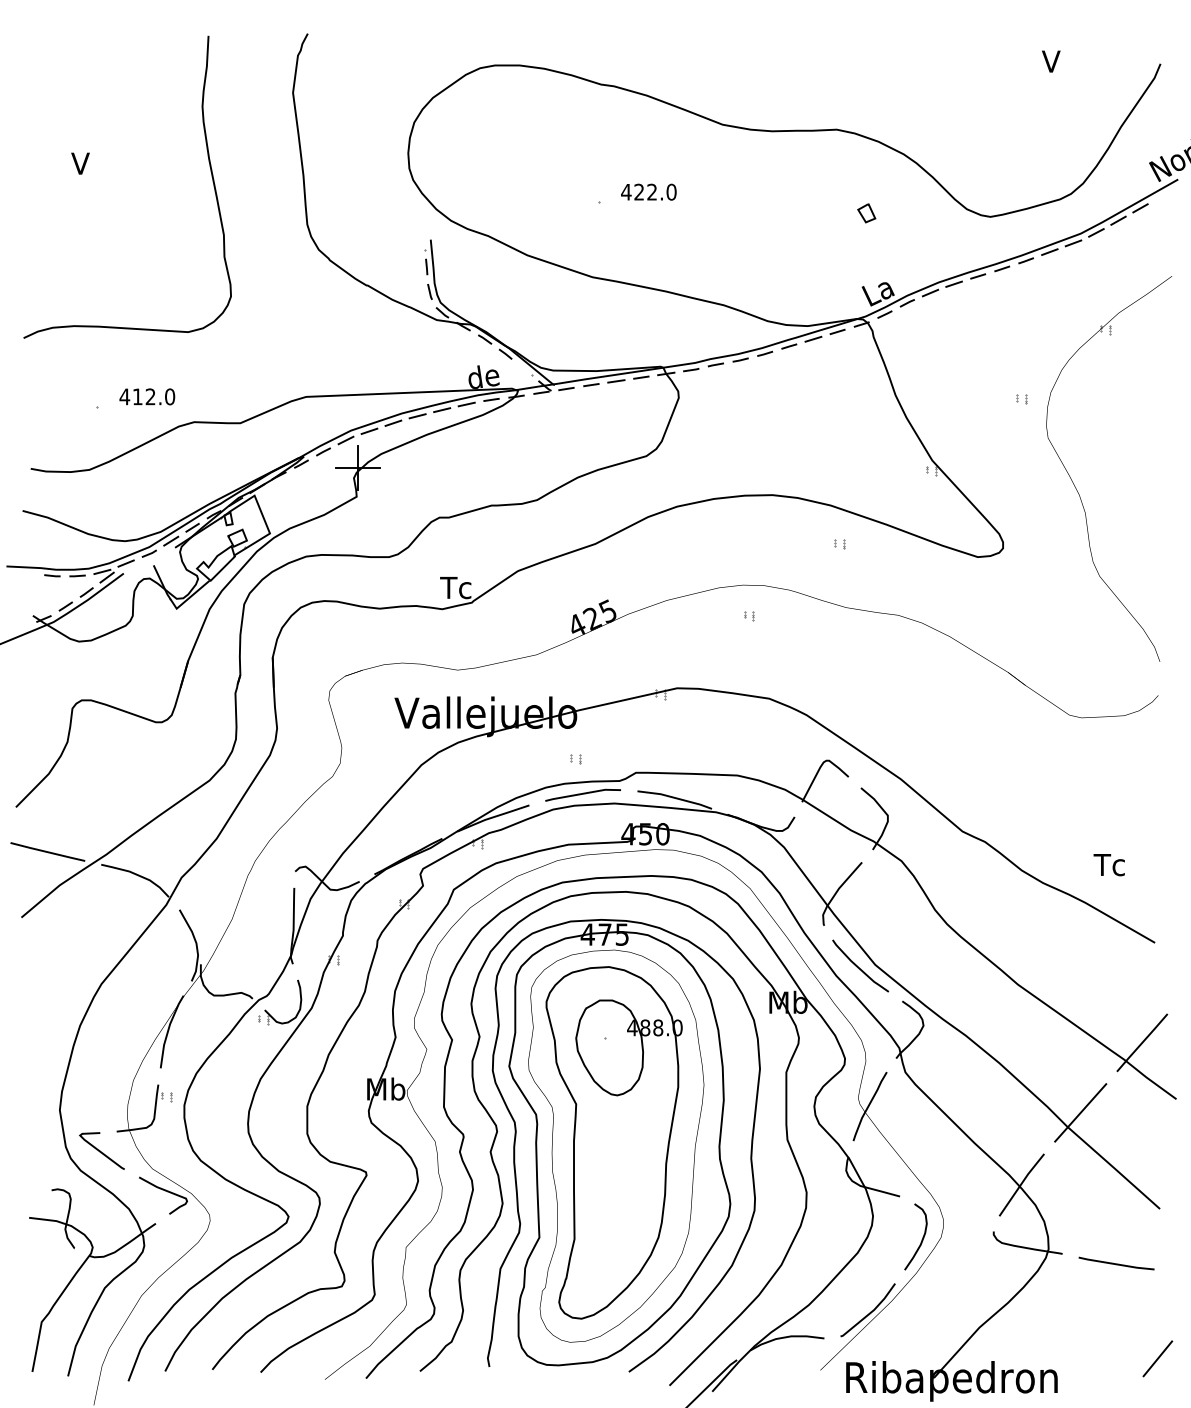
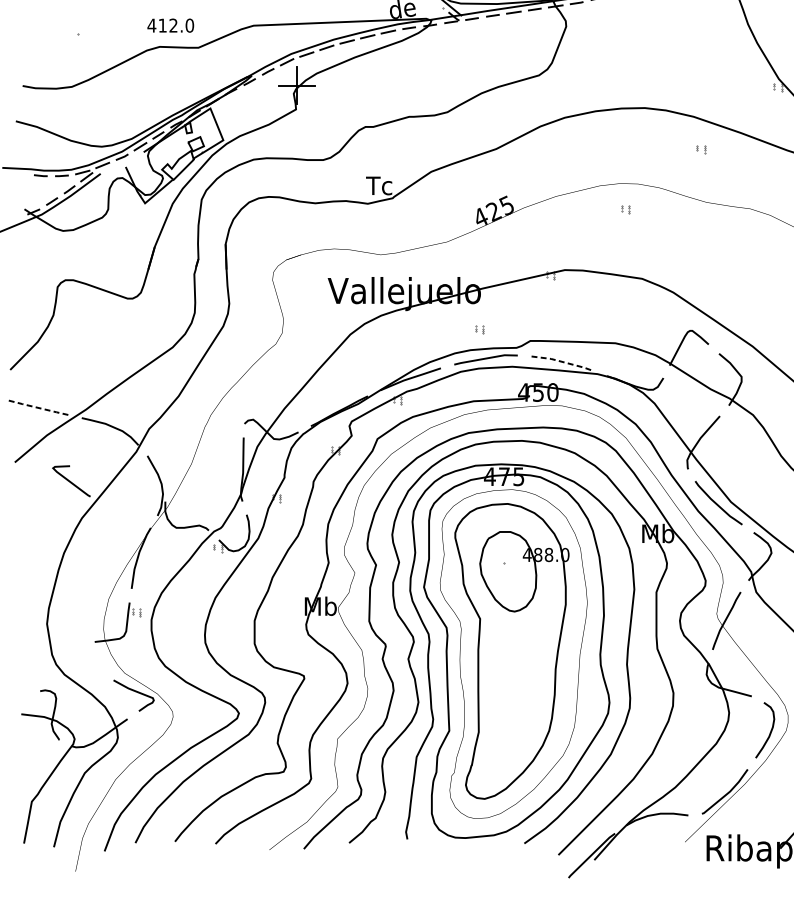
text: (147, 396) -> (170, 25), moved
line: (675, 798) -> (563, 362), solid -> dashed
line: (47, 852) -> (36, 407), solid -> dashed
curve: (100, 1150) -> (70, 480), moved

